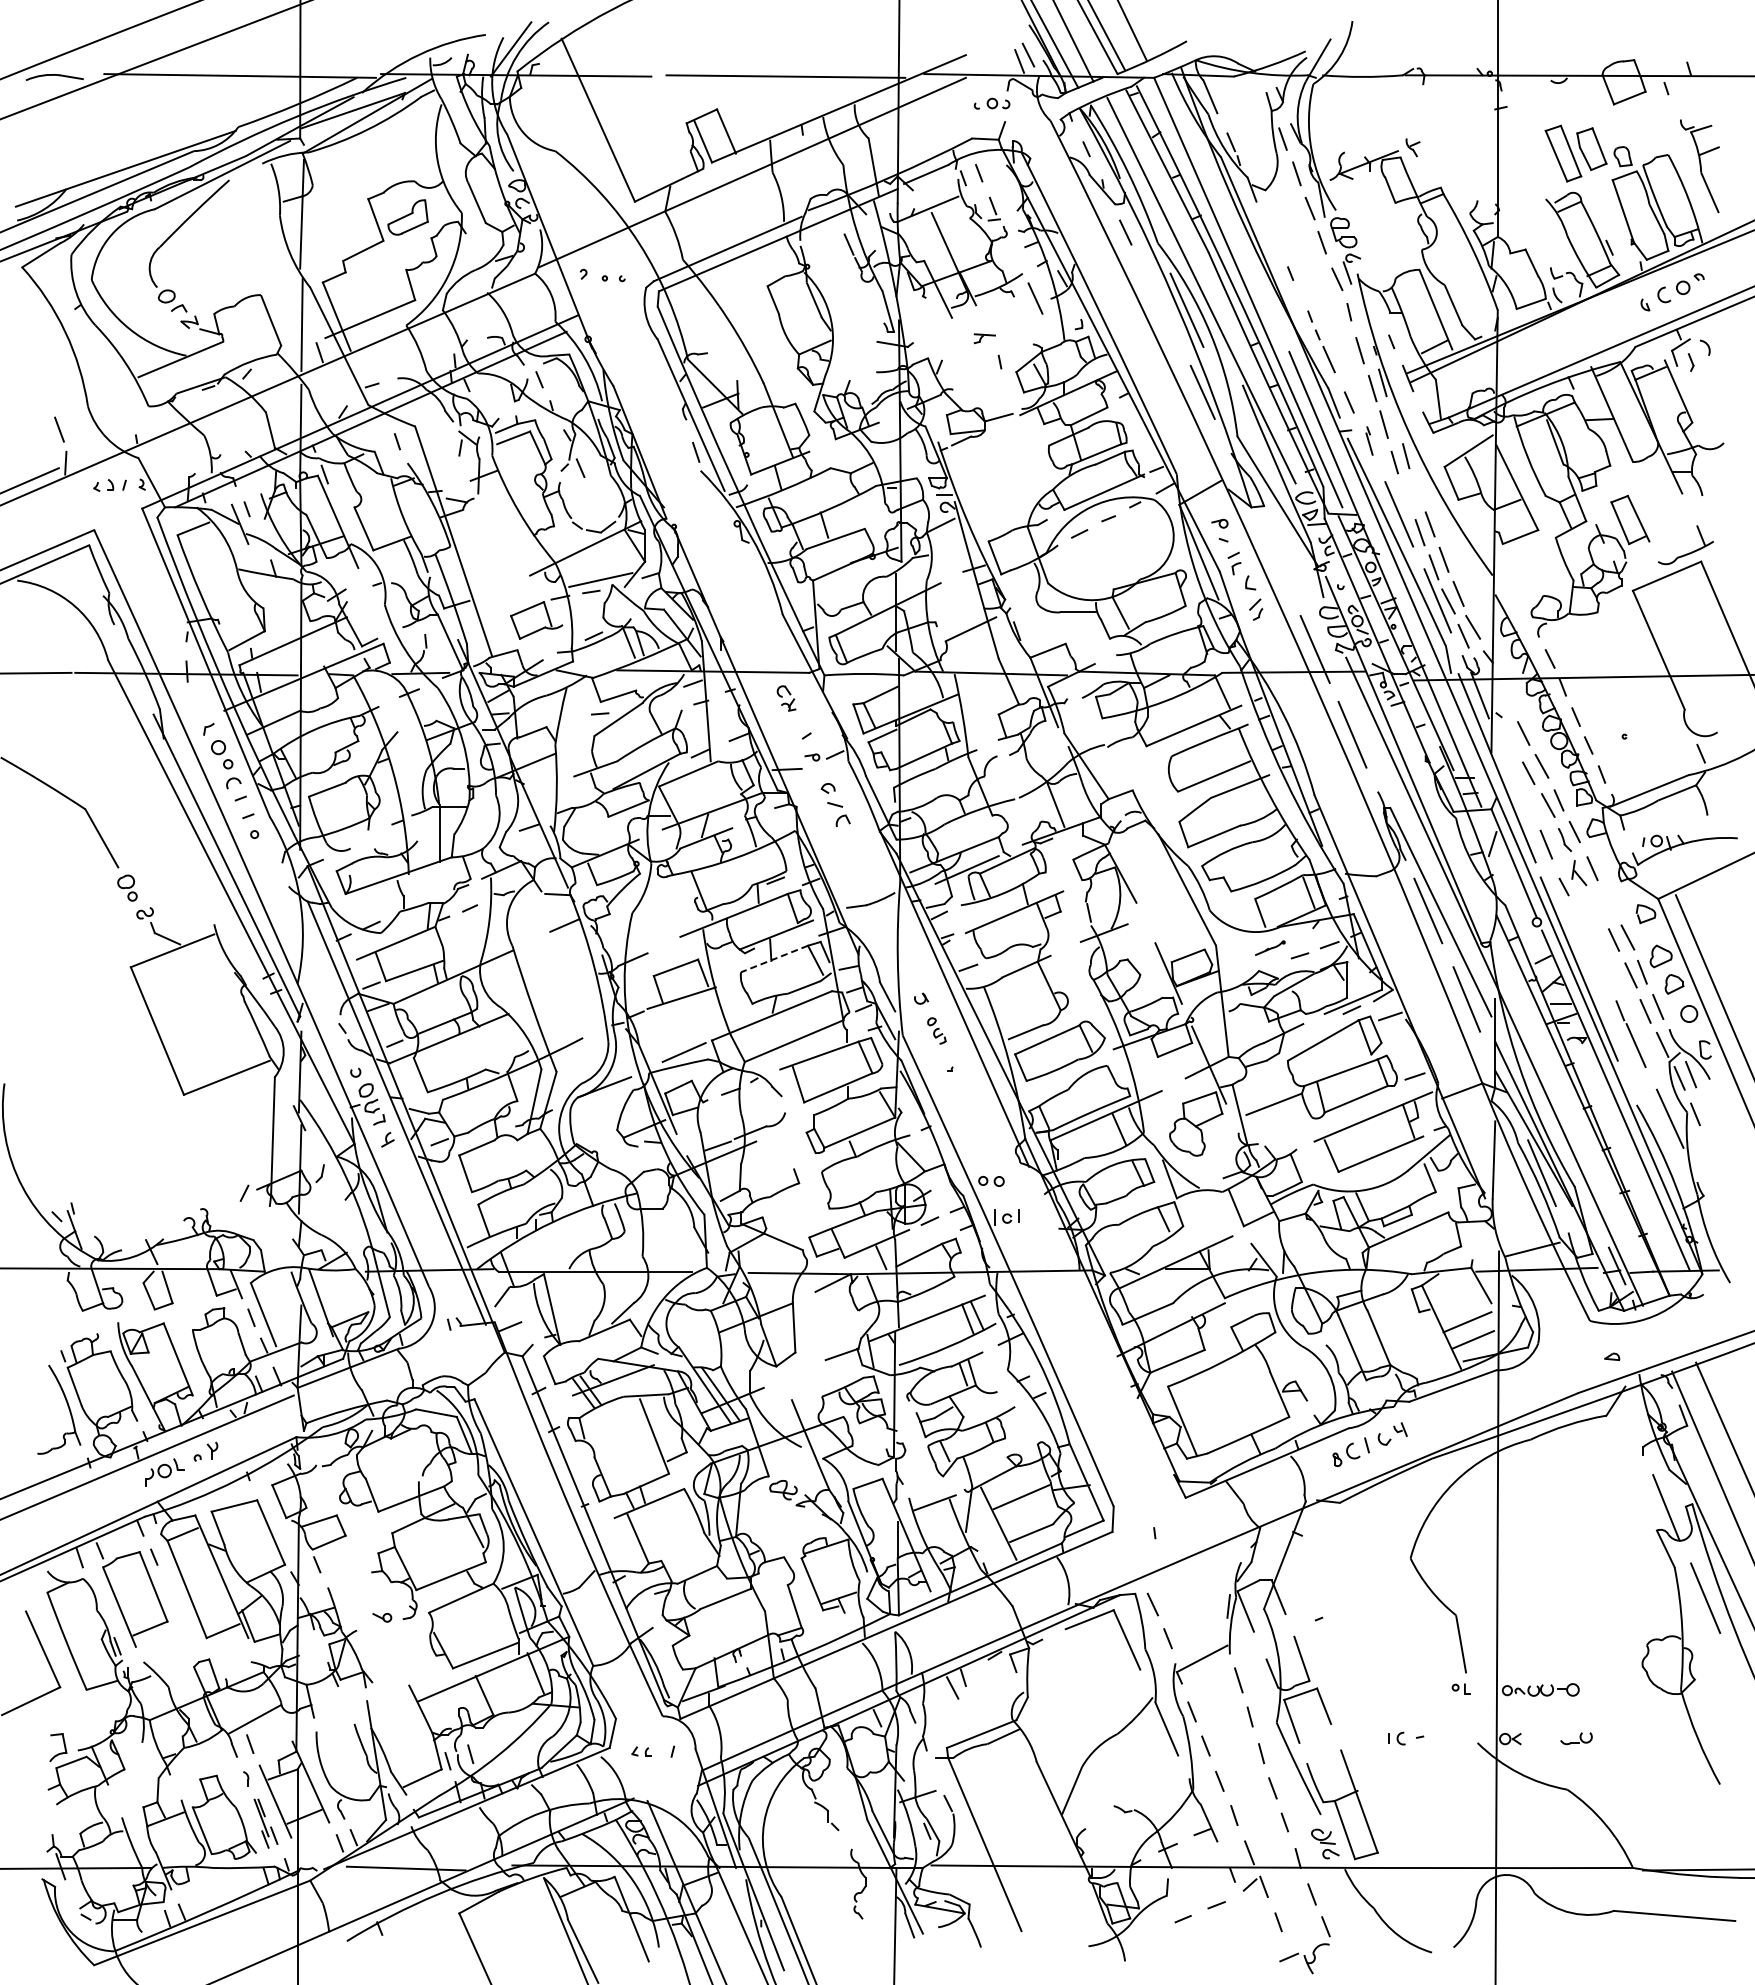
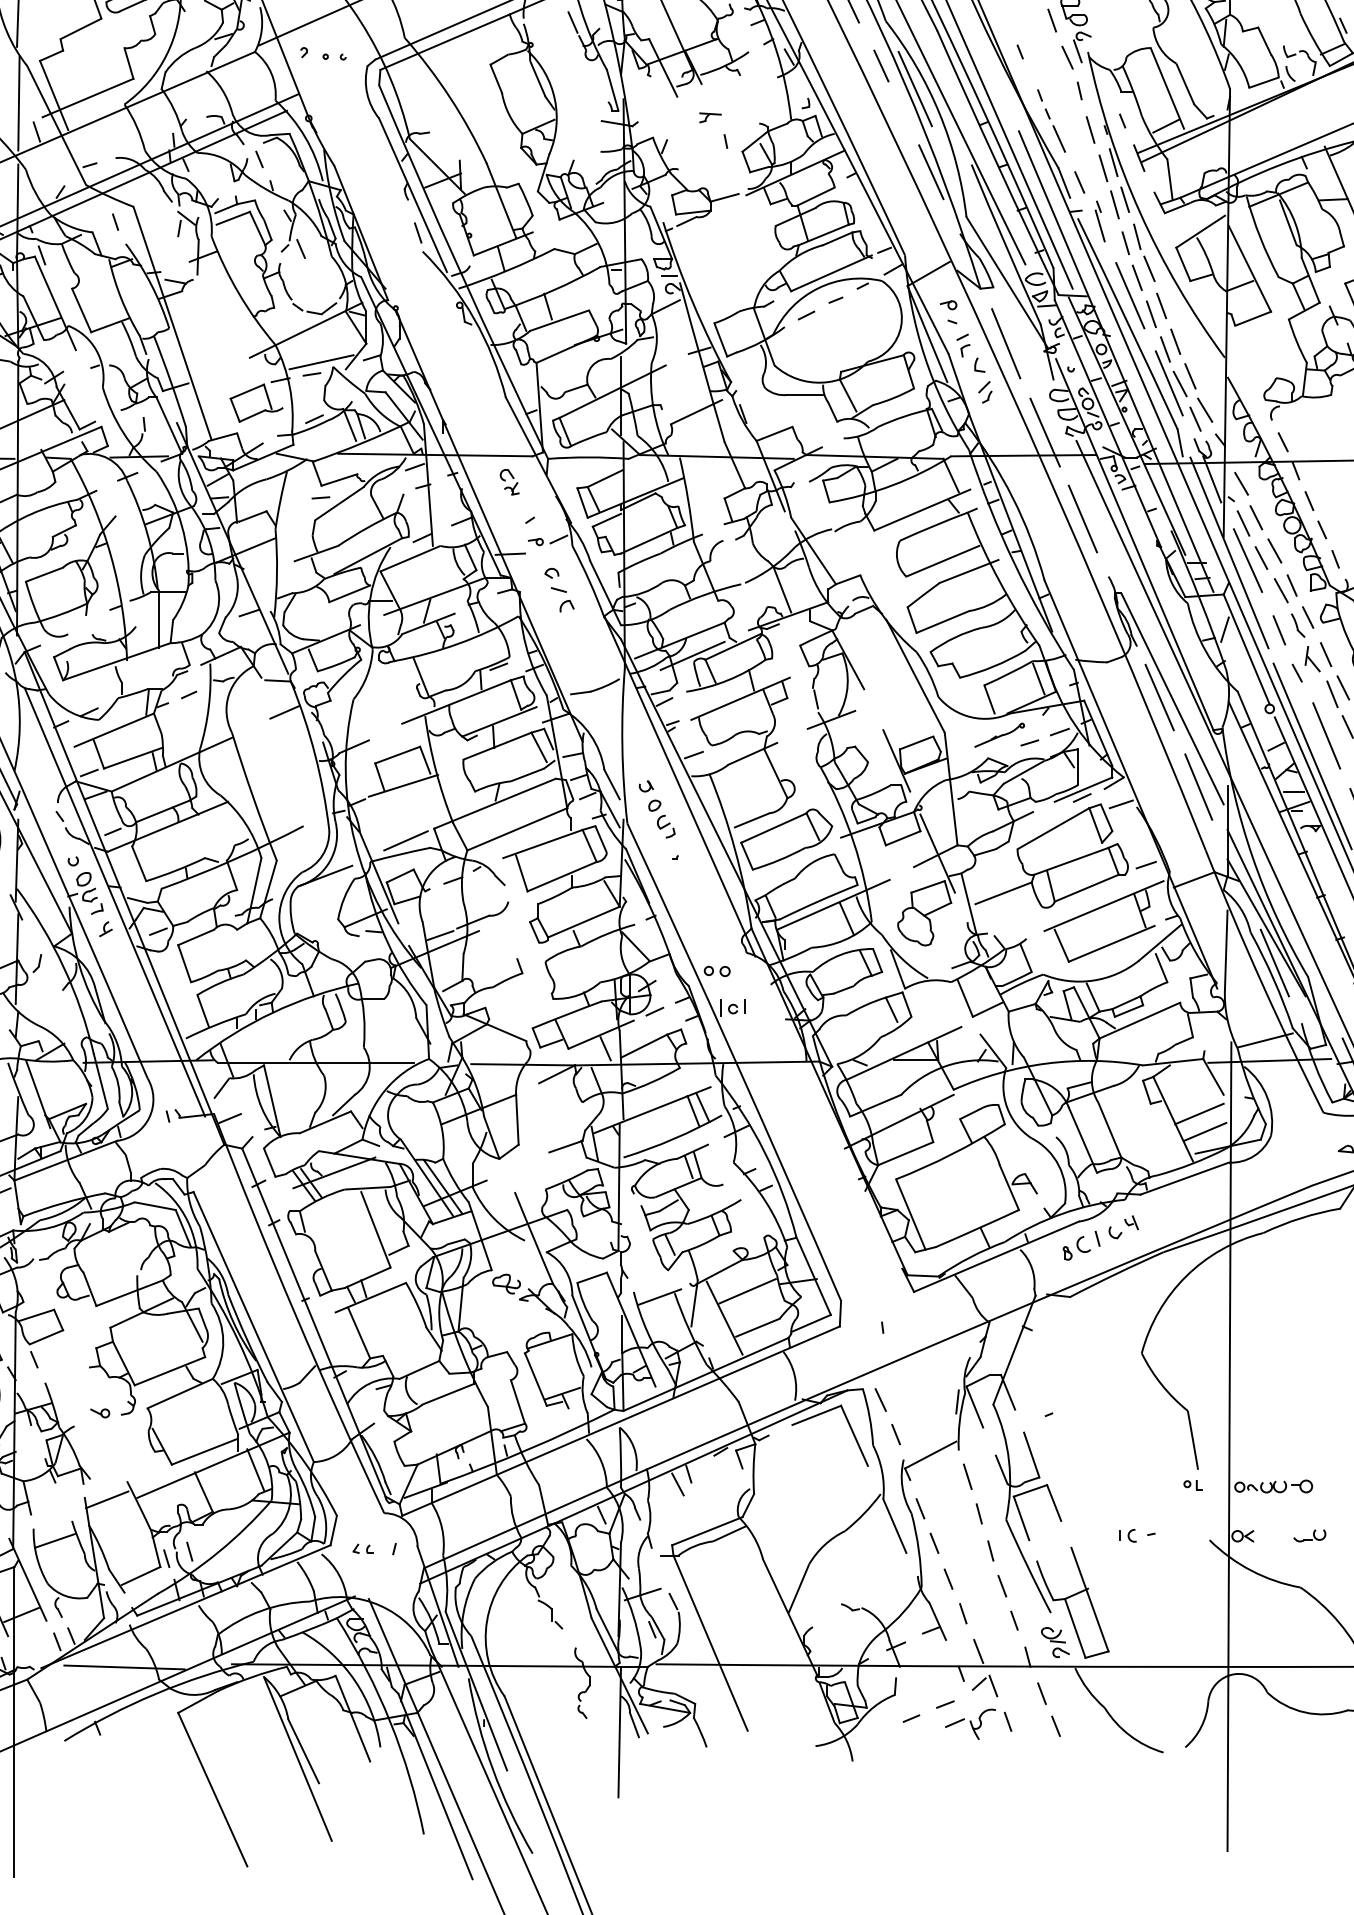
line: (1035, 298) -> (881, 65), moved
line: (1393, 419) -> (1124, 199), added
part: (1369, 440) -> (1100, 220), size x1.43
line: (1418, 487) -> (1149, 268), added
line: (1405, 496) -> (1136, 277), added
line: (1276, 561) -> (1005, 343), added
line: (1508, 699) -> (1240, 483), added
line: (1510, 739) -> (1242, 523), added
line: (1515, 775) -> (1248, 560), added
line: (1609, 901) -> (1343, 687), added
line: (1598, 907) -> (1332, 693), added
part: (1270, 947) -> (999, 734), size x1.67
line: (1592, 948) -> (1326, 735), added
line: (774, 959) -> (497, 746), dashed -> solid
part: (936, 1030) -> (661, 818), size x1.43
line: (389, 1702) -> (107, 1499), added
line: (337, 1743) -> (54, 1540), added
part: (1304, 1958) -> (970, 1724), moved

